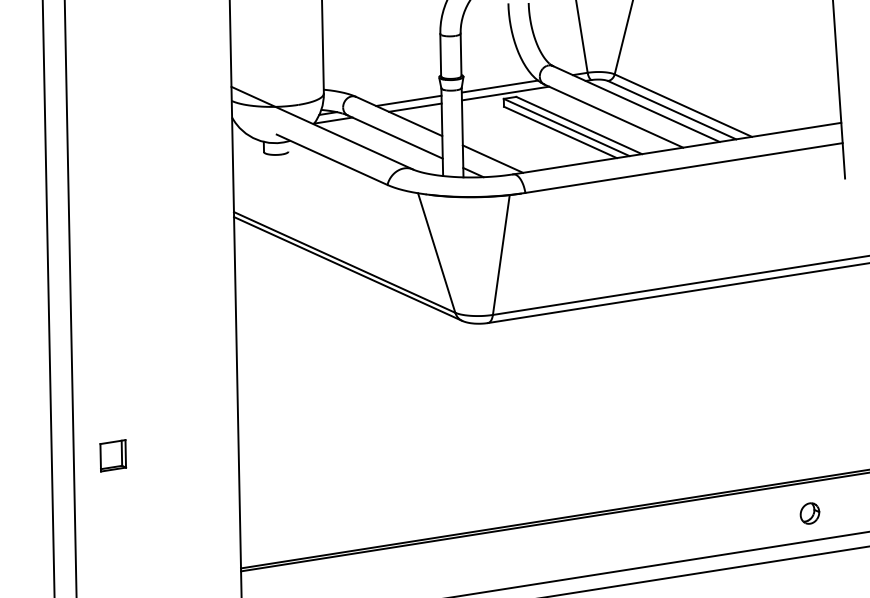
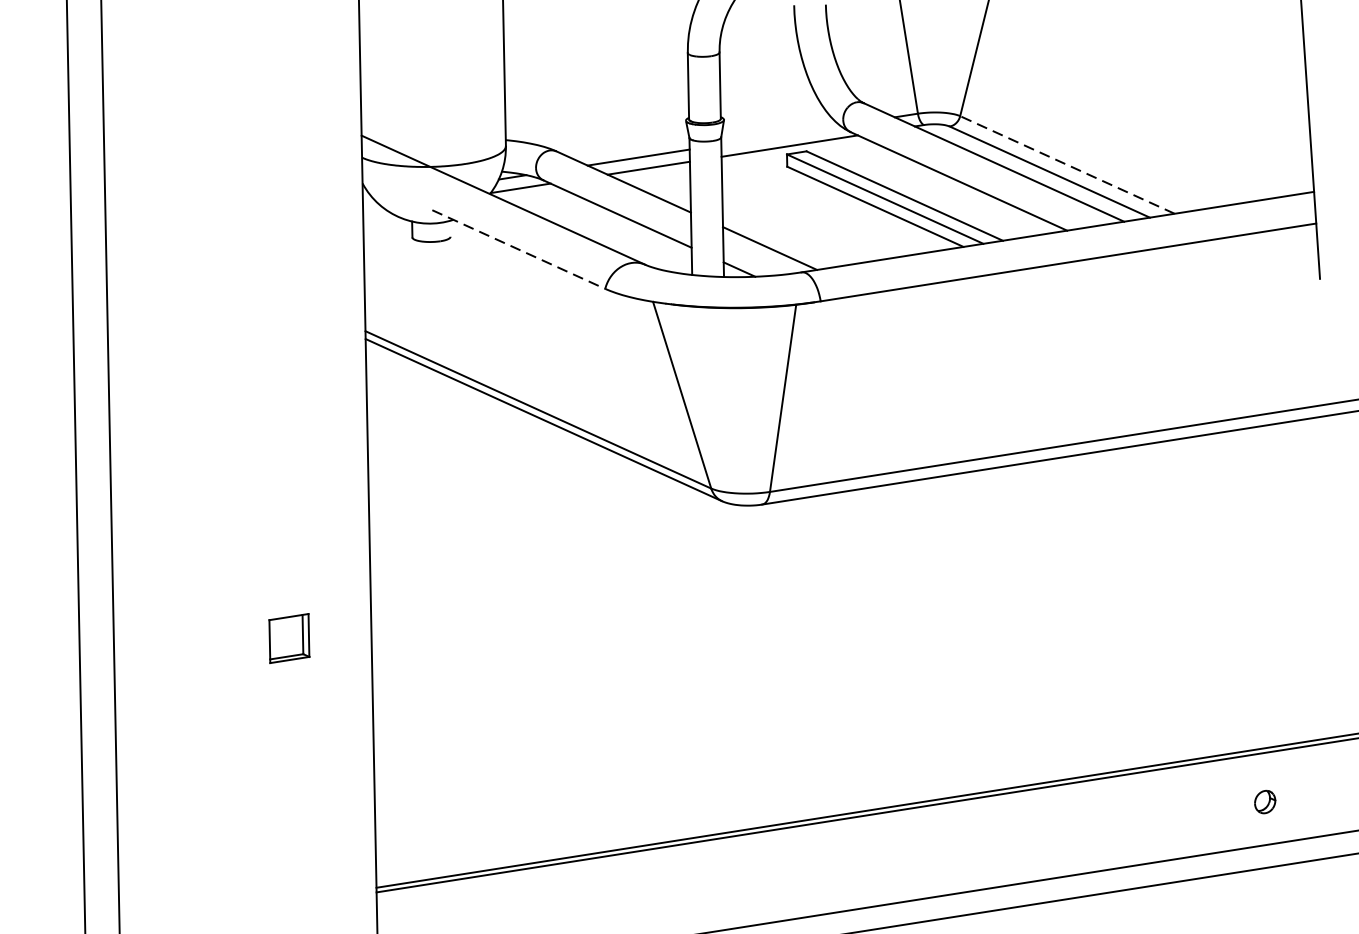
line: (500, 86) -> (781, 135), removed
line: (682, 105) -> (1066, 164), solid -> dashed
line: (332, 159) -> (519, 249), solid -> dashed
part: (113, 455) -> (289, 638), moved
part: (809, 513) -> (1264, 802), size x0.7

